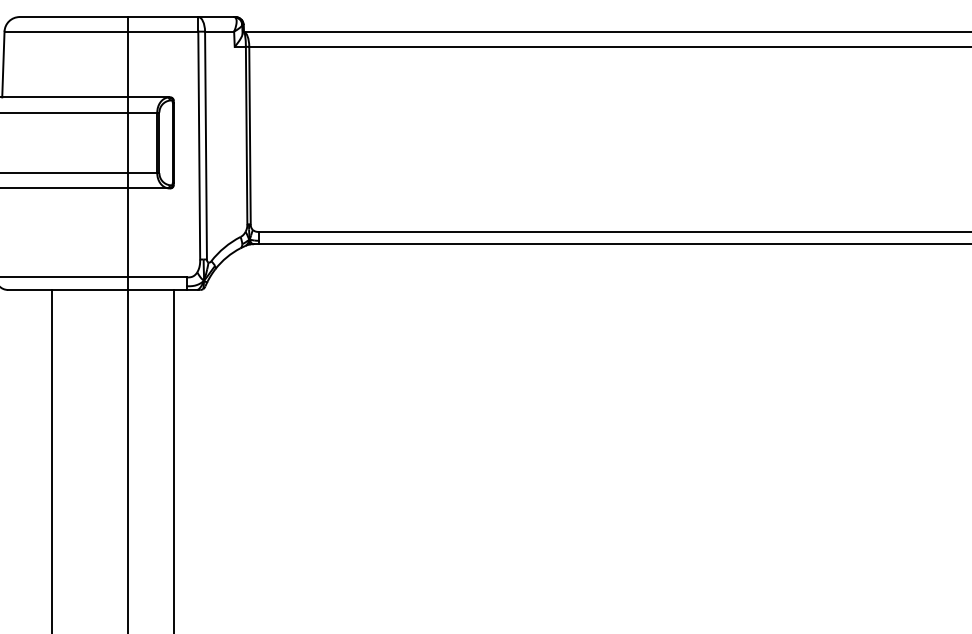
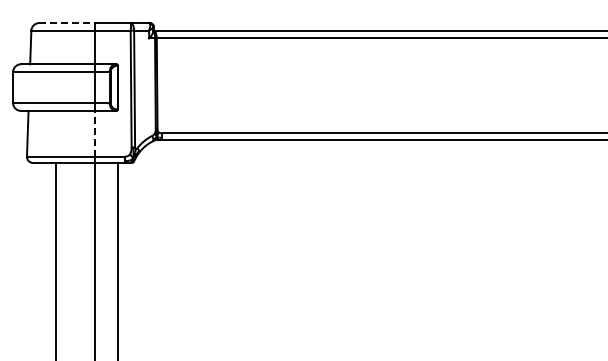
line: (73, 17) -> (66, 23), solid -> dashed
line: (127, 232) -> (94, 133), solid -> dashed

